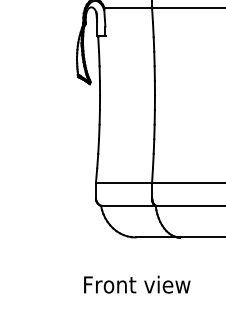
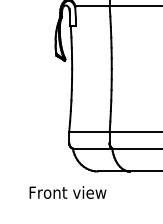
text: (136, 284) -> (67, 192), moved

